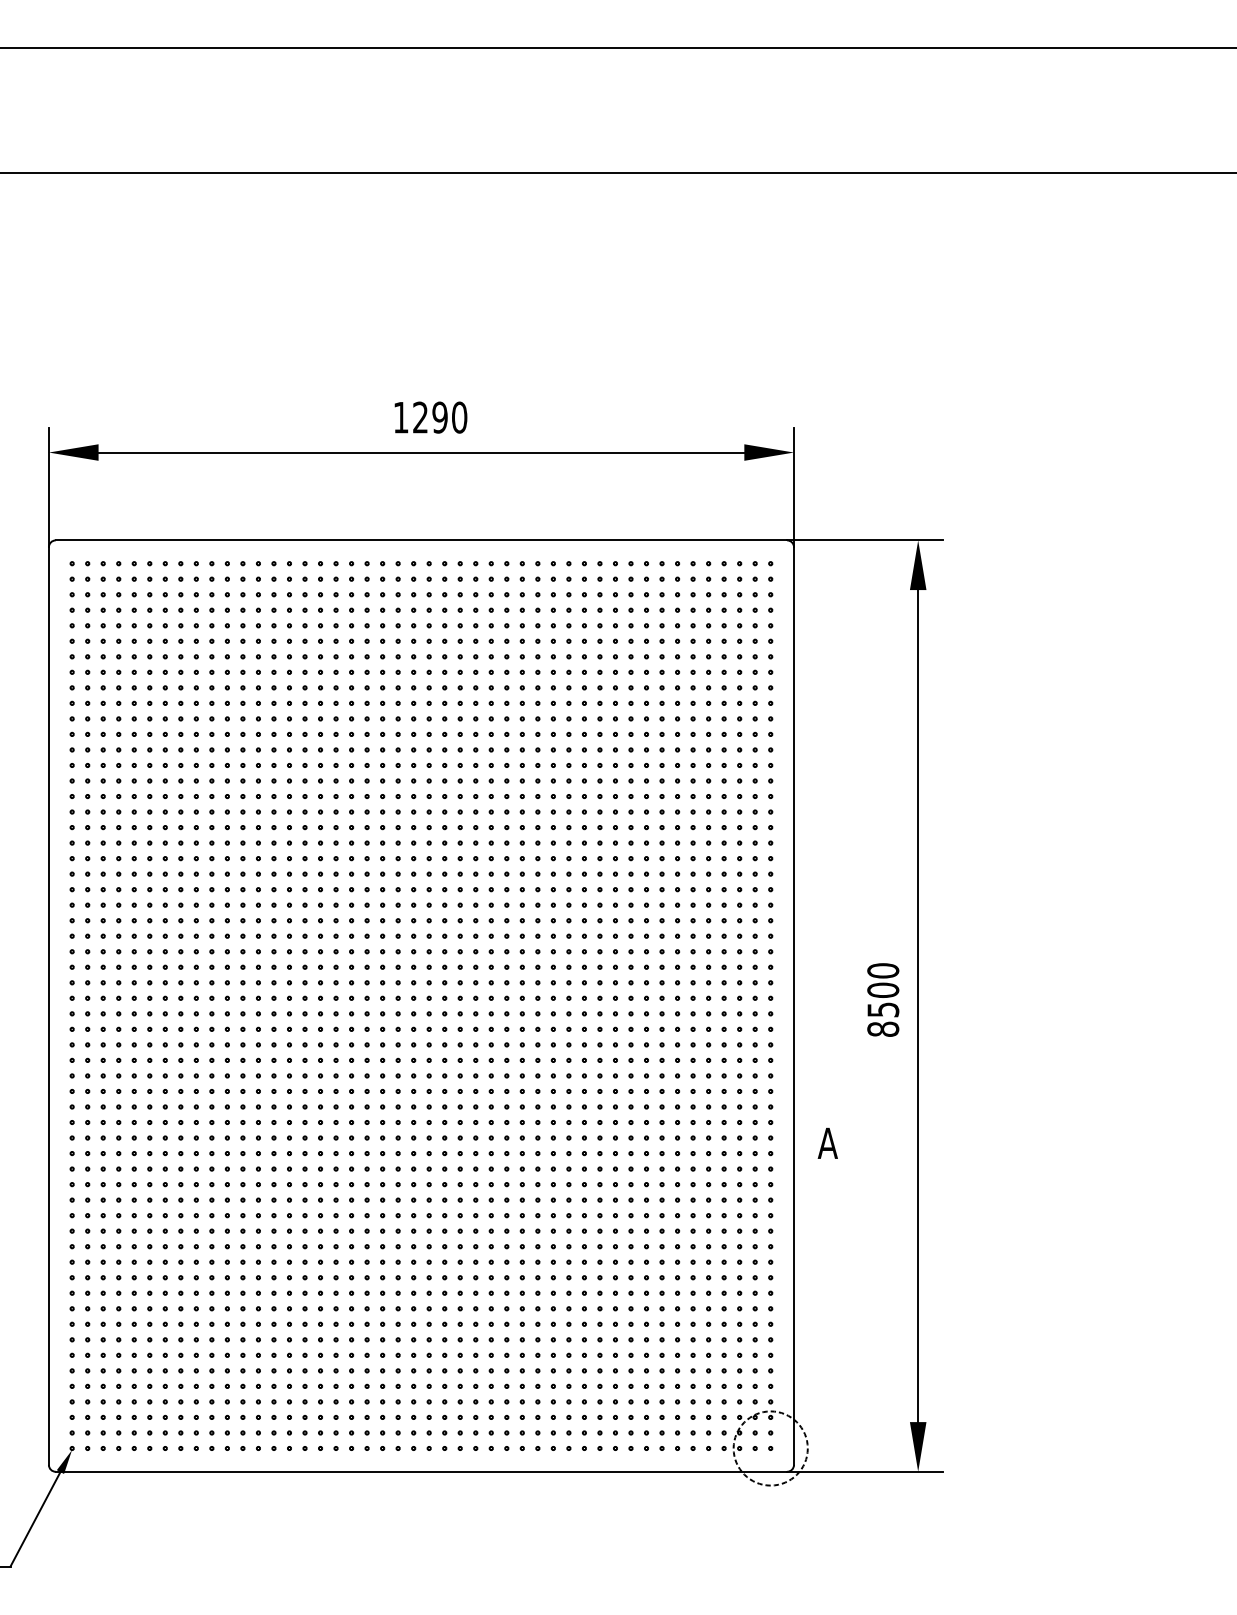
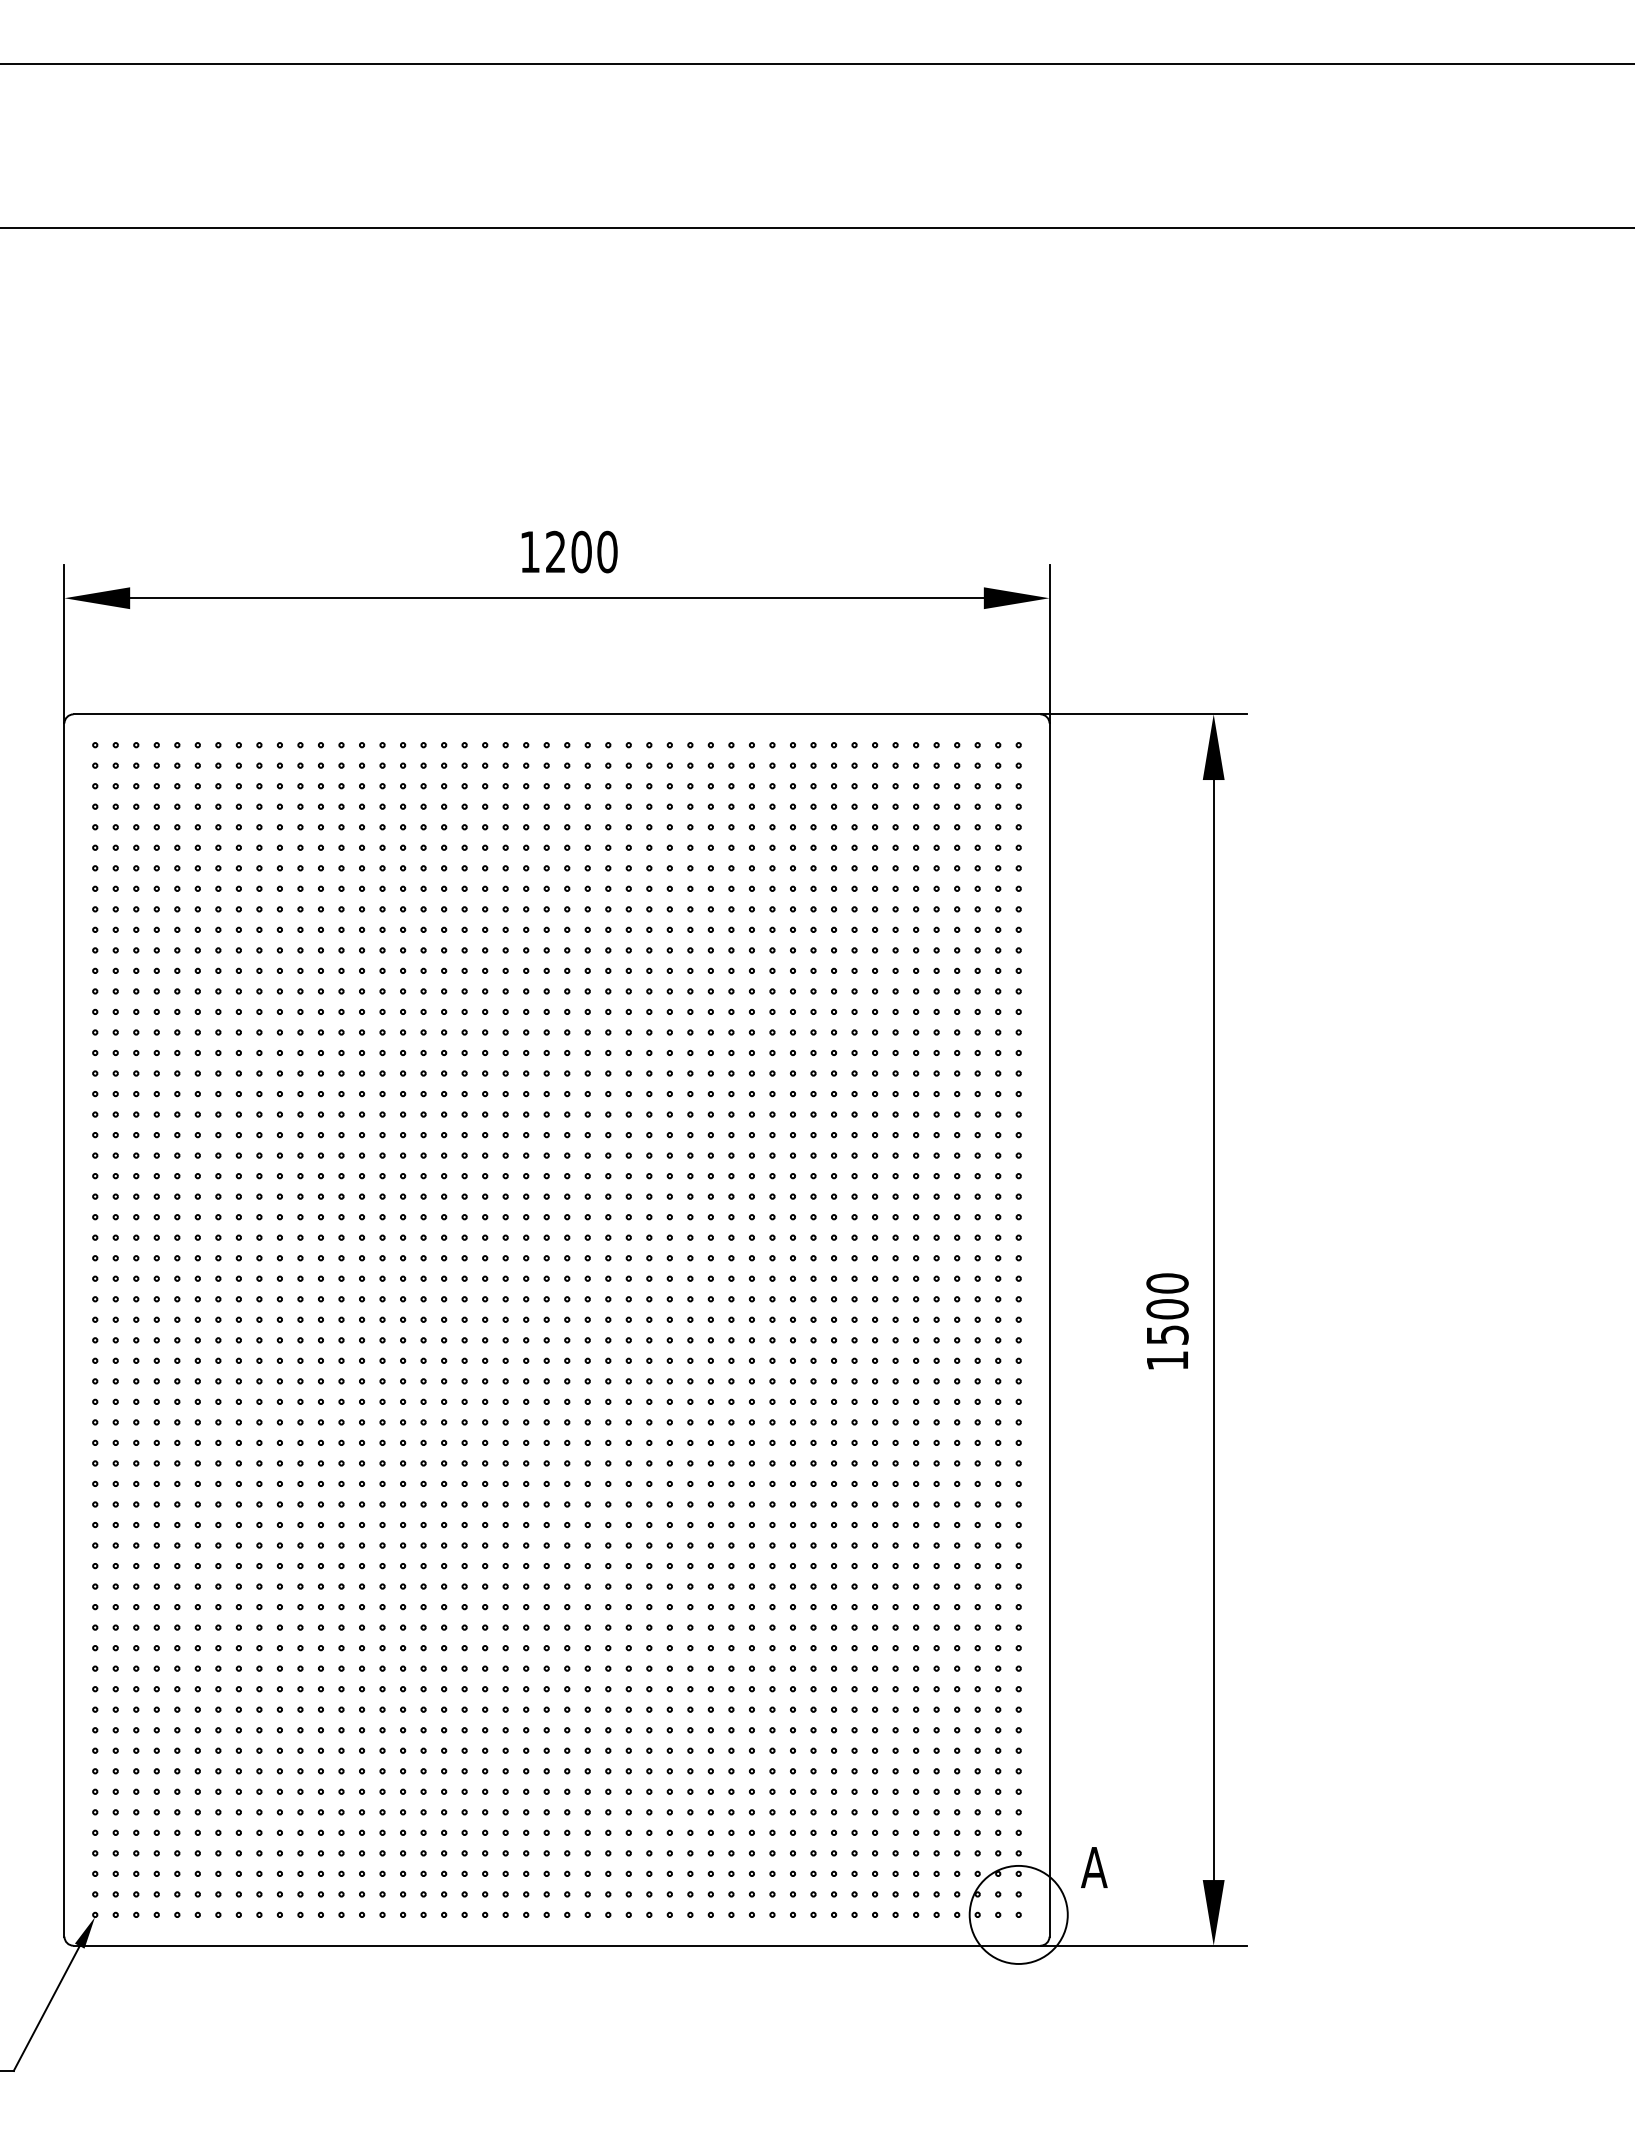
text: (439, 417) -> (581, 552), 1290 -> 1200
text: (883, 1029) -> (1167, 1360), 8500 -> 1500
text: (828, 1143) -> (1094, 1867), moved
circle: (770, 1448) -> (1018, 1914), dashed -> solid

